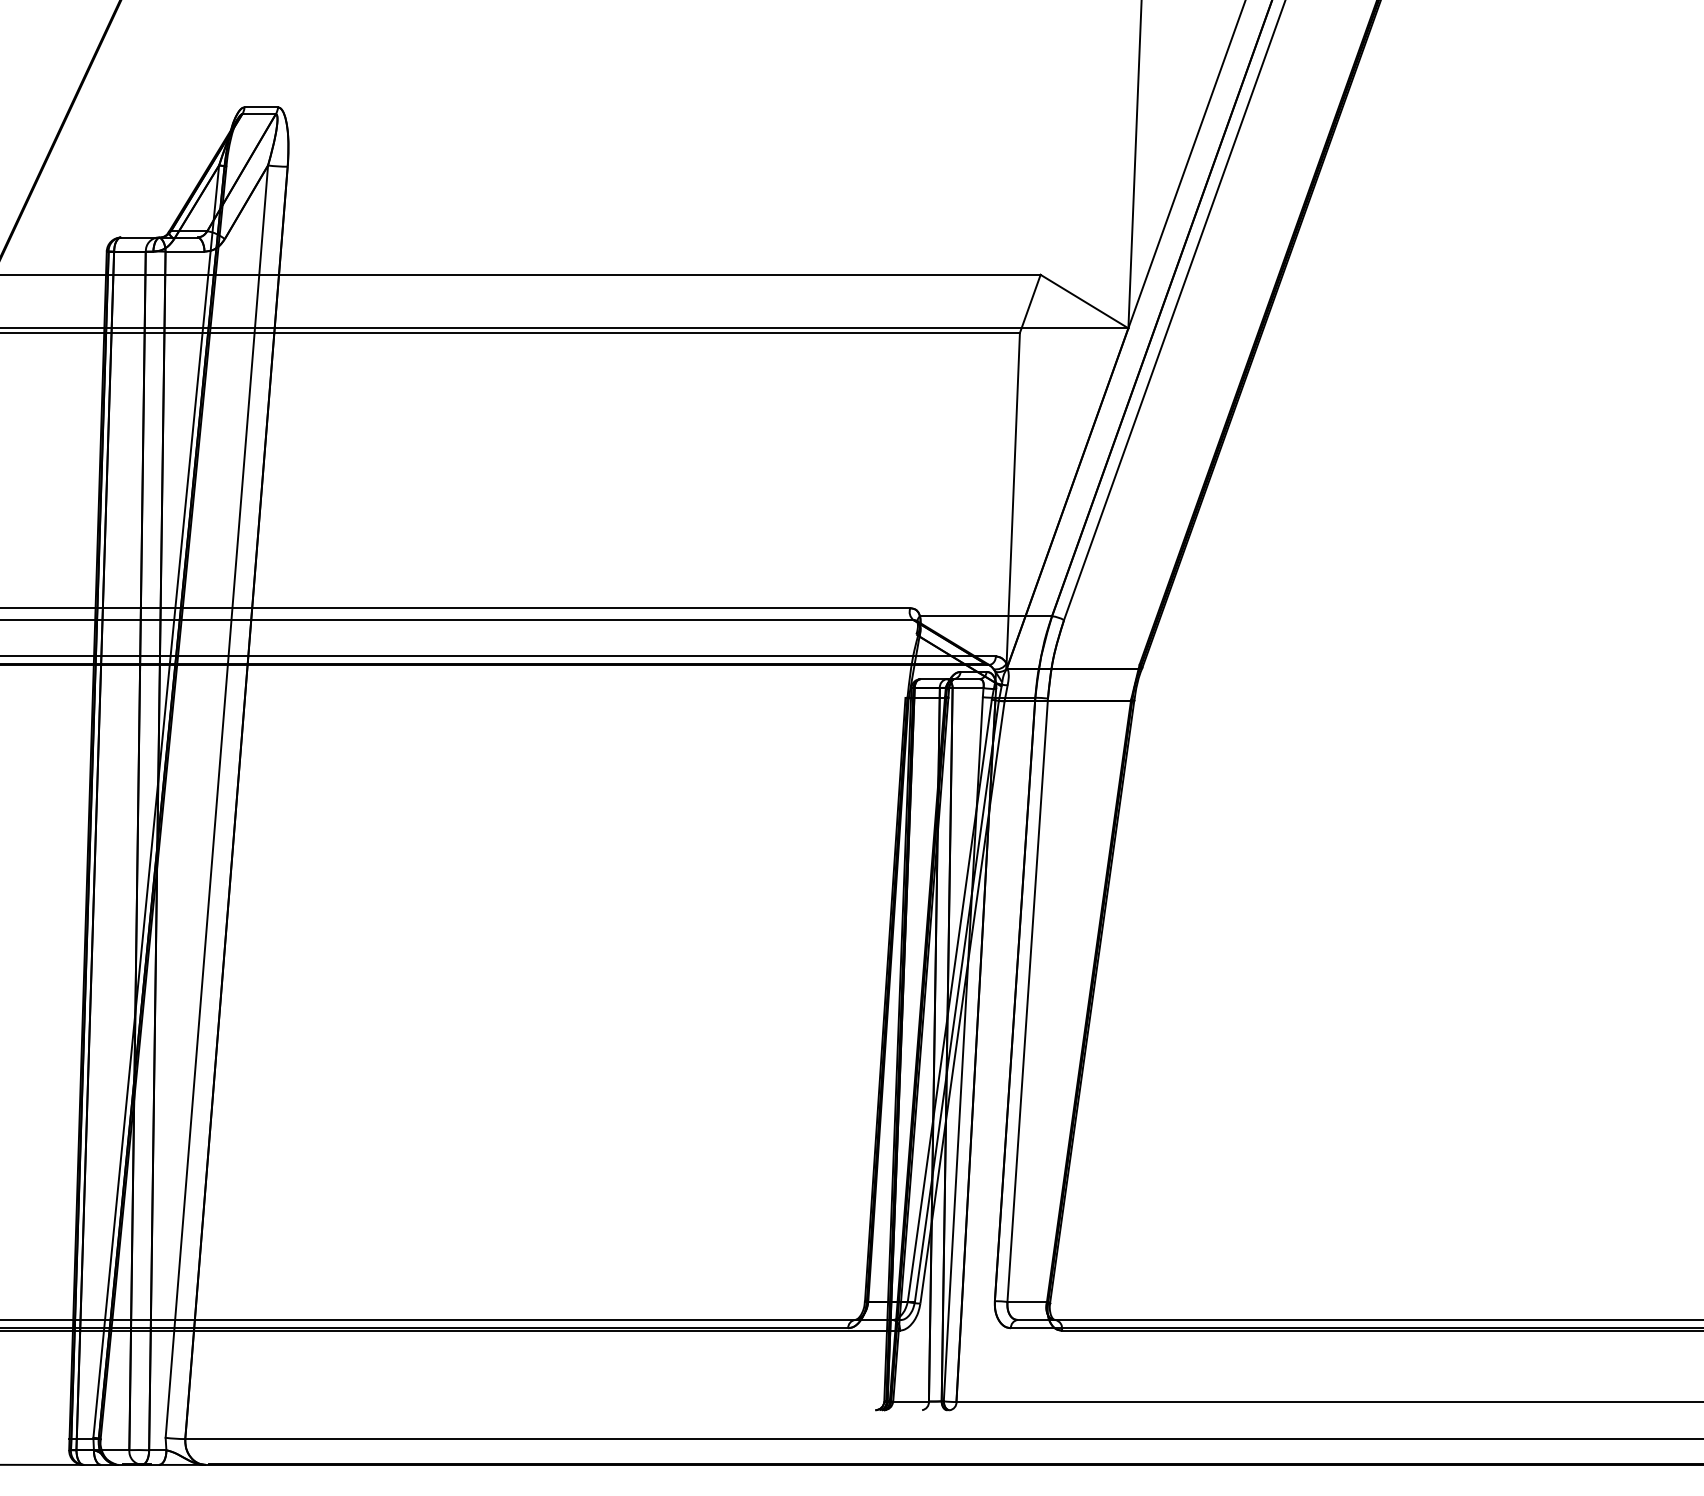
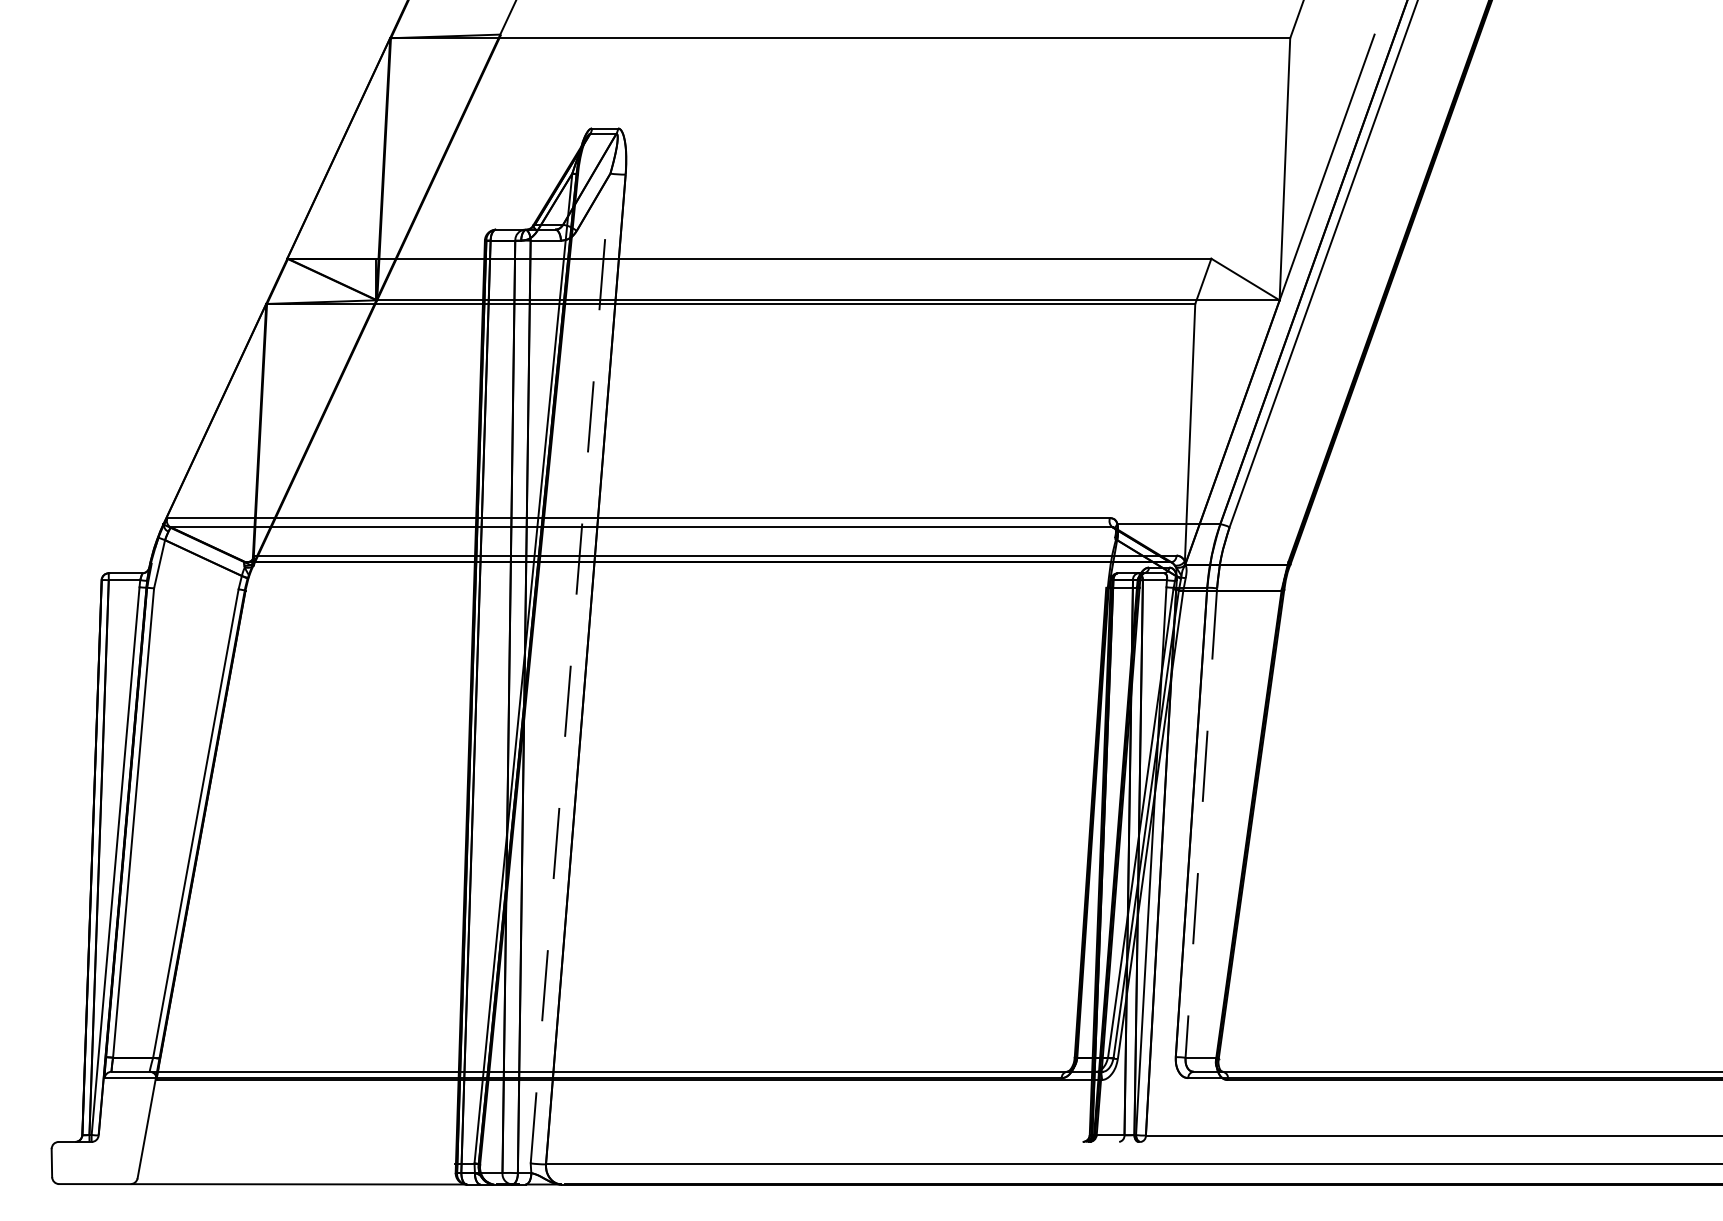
line: (216, 801) -> (570, 668), solid -> dashed
line: (1027, 1000) -> (1201, 823), solid -> dashed

